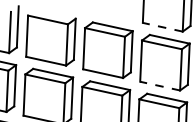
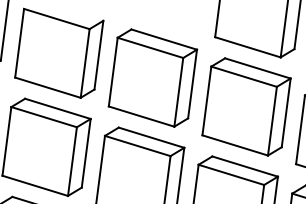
line: (162, 27) -> (247, 47), dashed -> solid
line: (159, 86) -> (234, 145), dashed -> solid

